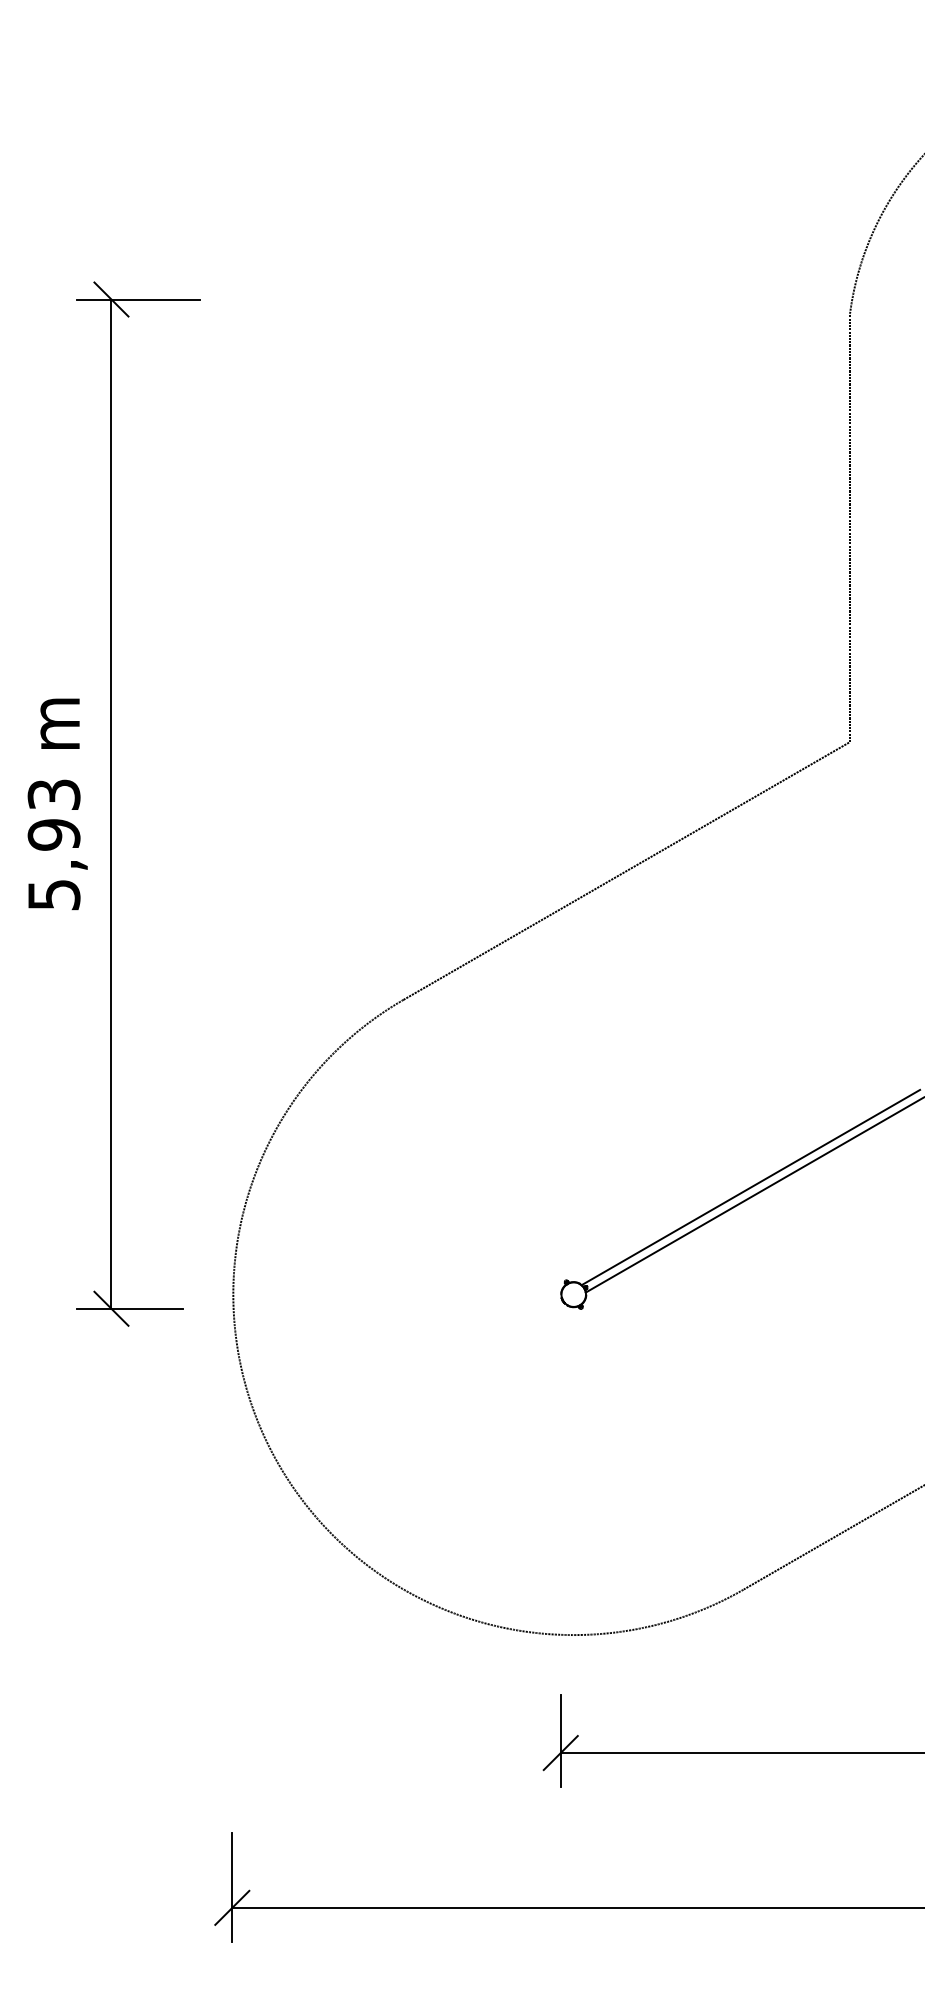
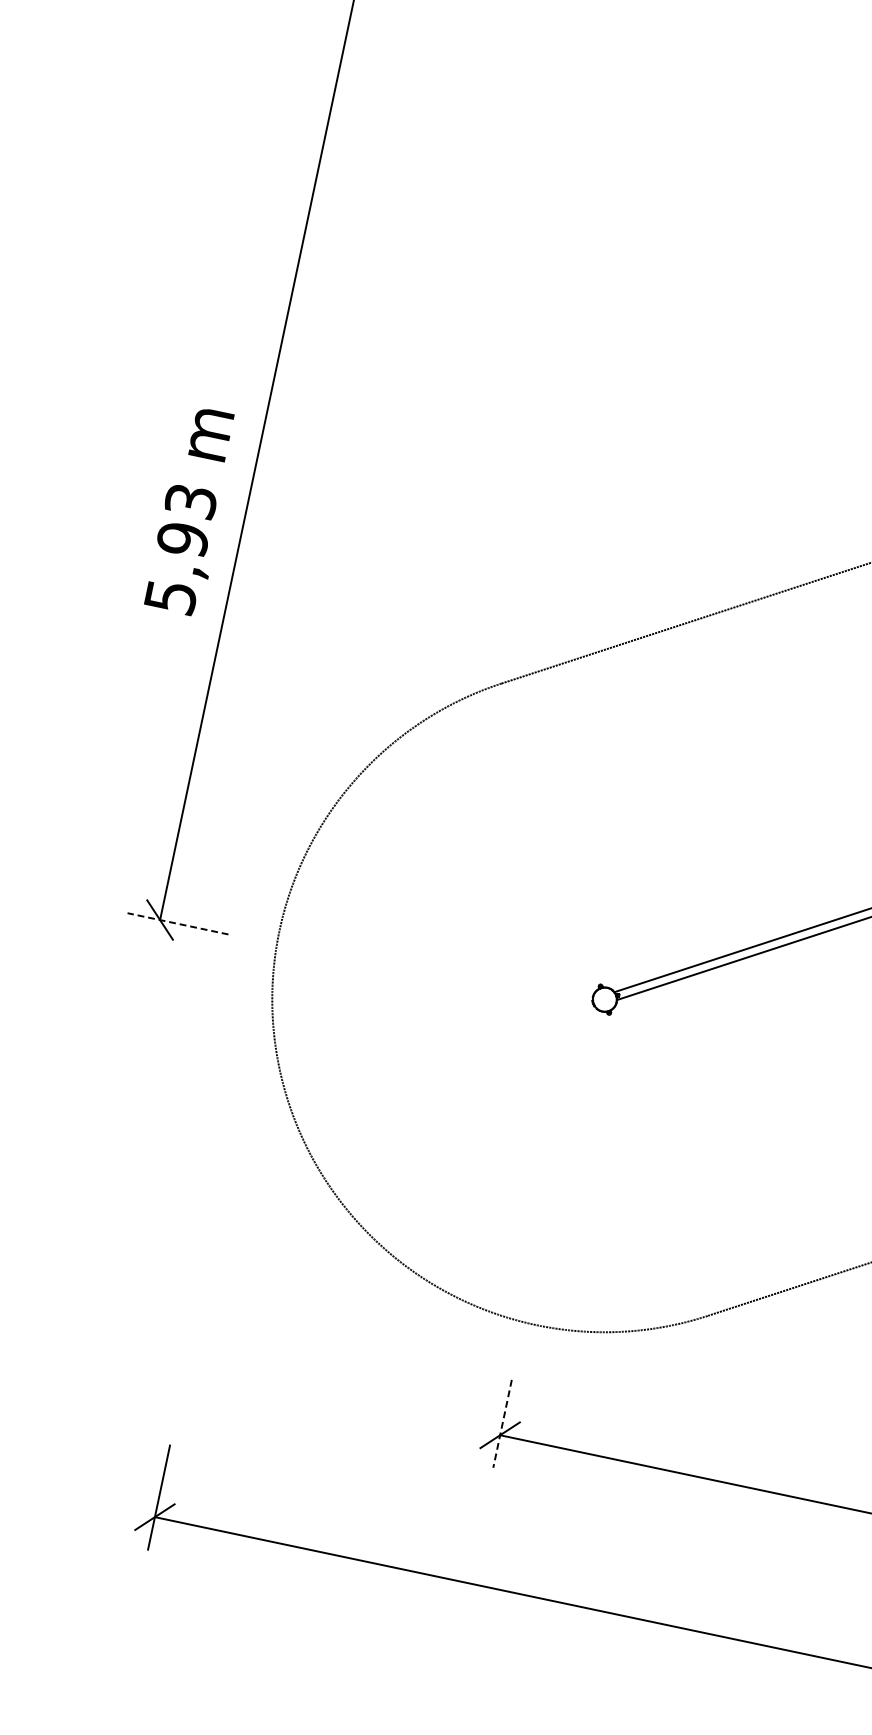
text: (57, 804) -> (192, 511), moved
line: (130, 1308) -> (178, 923), solid -> dashed
line: (560, 1741) -> (502, 1424), solid -> dashed

